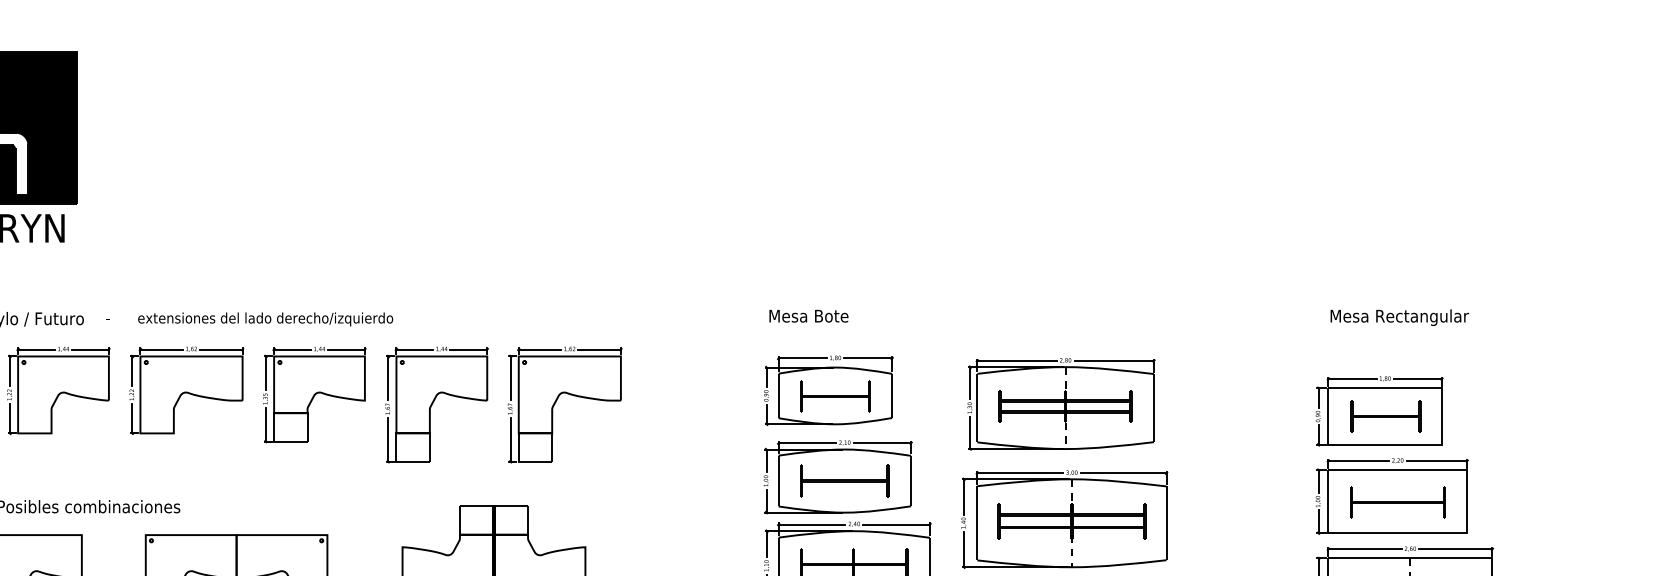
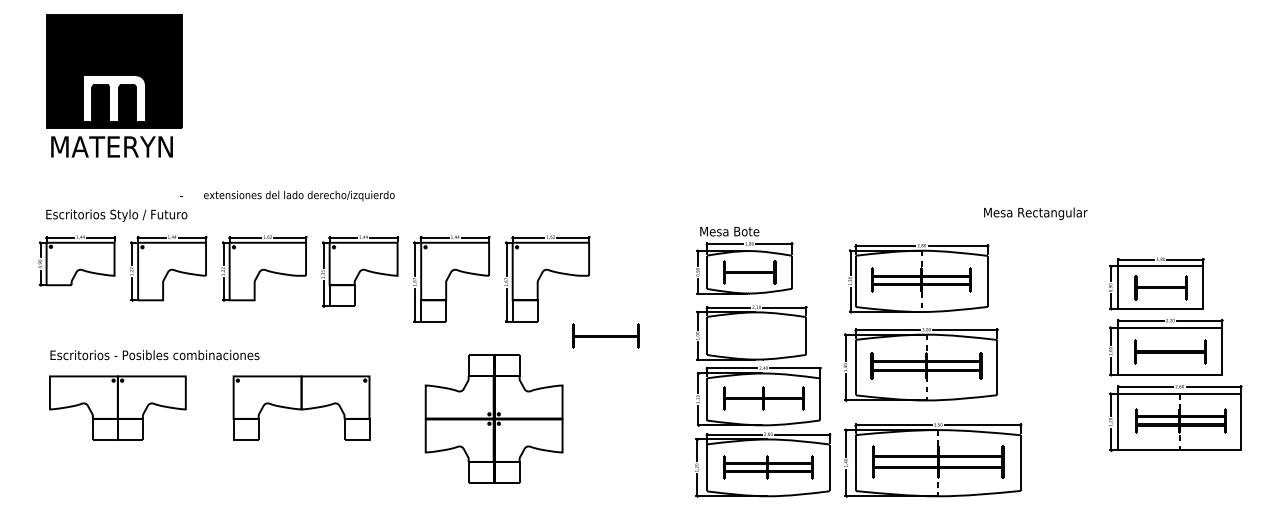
text: (808, 316) -> (729, 231), moved
text: (1399, 317) -> (1035, 213), moved
text: (249, 318) -> (287, 195), moved
part: (844, 480) -> (605, 335), moved

